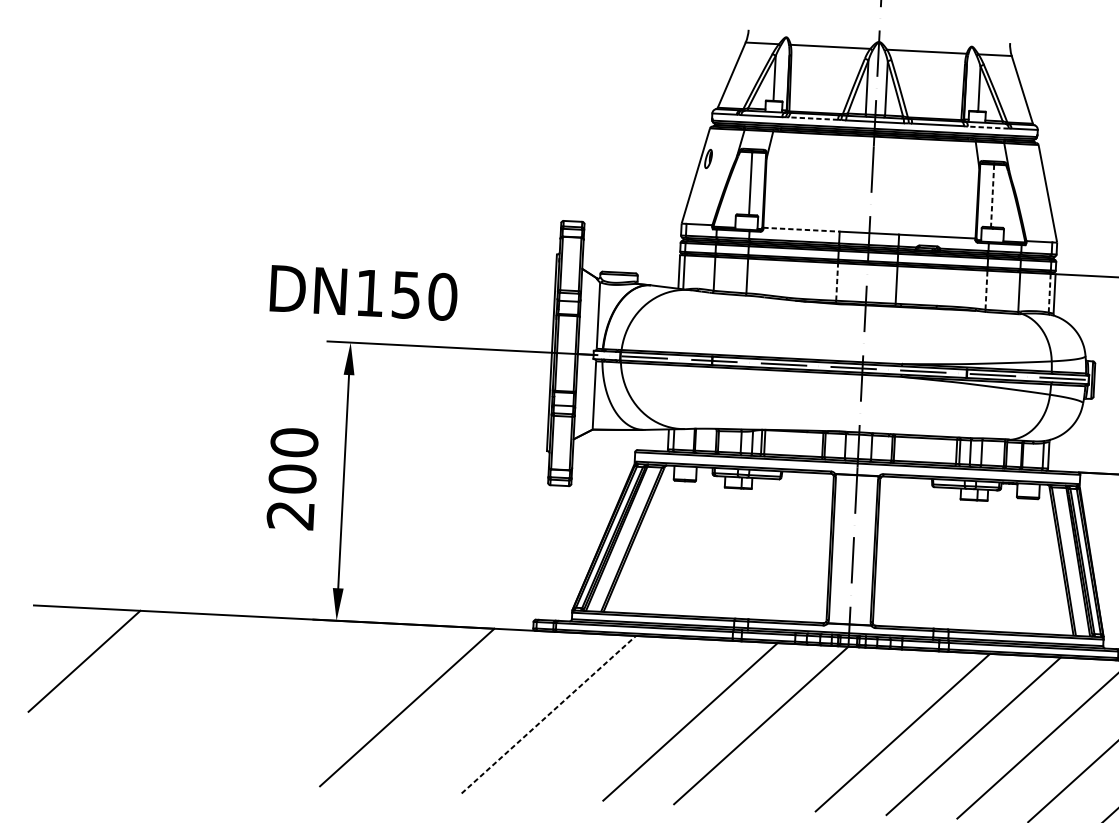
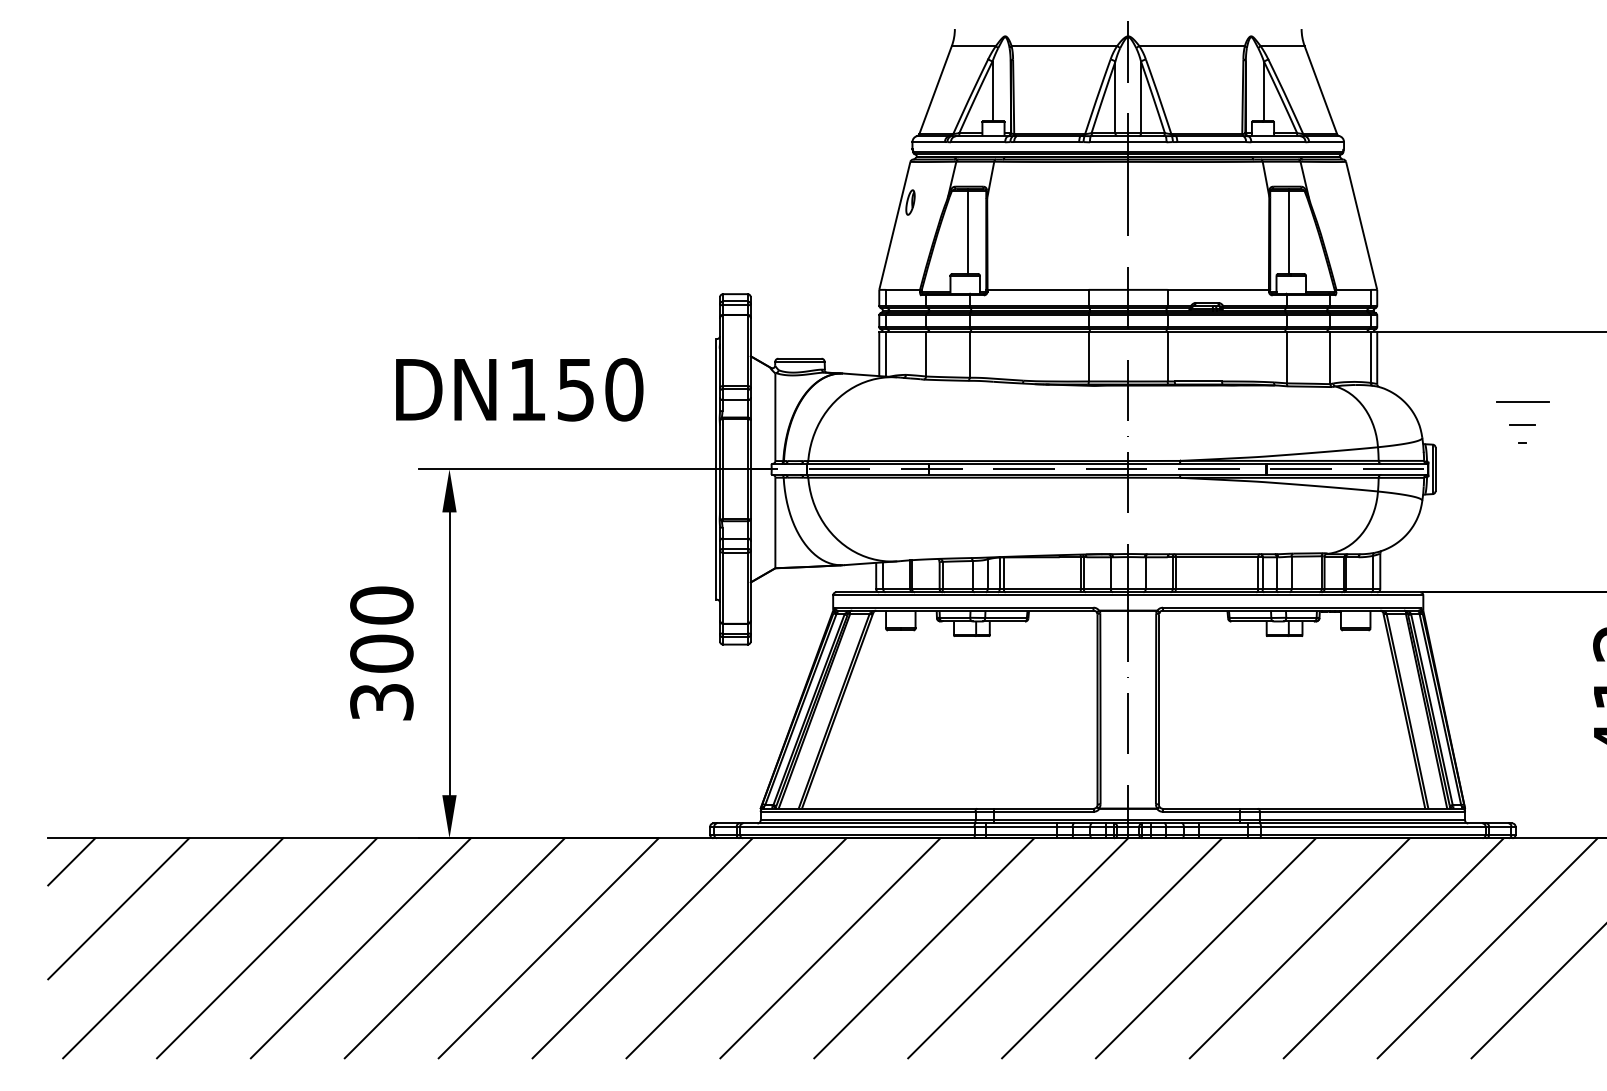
line: (813, 118) -> (1046, 142), dashed -> solid
line: (987, 127) -> (1277, 142), dashed -> solid
line: (992, 196) -> (1288, 232), dashed -> solid
line: (801, 229) -> (1038, 289), dashed -> solid
line: (836, 281) -> (1088, 356), dashed -> solid
line: (986, 290) -> (1286, 357), dashed -> solid
text: (363, 292) -> (519, 389), moved
line: (1049, 293) -> (1370, 357), dashed -> solid
text: (290, 515) -> (381, 702), 200 -> 300
line: (50, 623) -> (71, 861), added
line: (124, 693) -> (173, 948), added
line: (195, 696) -> (267, 948), added
line: (265, 700) -> (360, 948), added
line: (336, 704) -> (454, 948), added
line: (477, 711) -> (642, 948), added
line: (548, 714) -> (736, 948), dashed -> solid
line: (619, 718) -> (830, 948), added
line: (832, 729) -> (1112, 948), added

